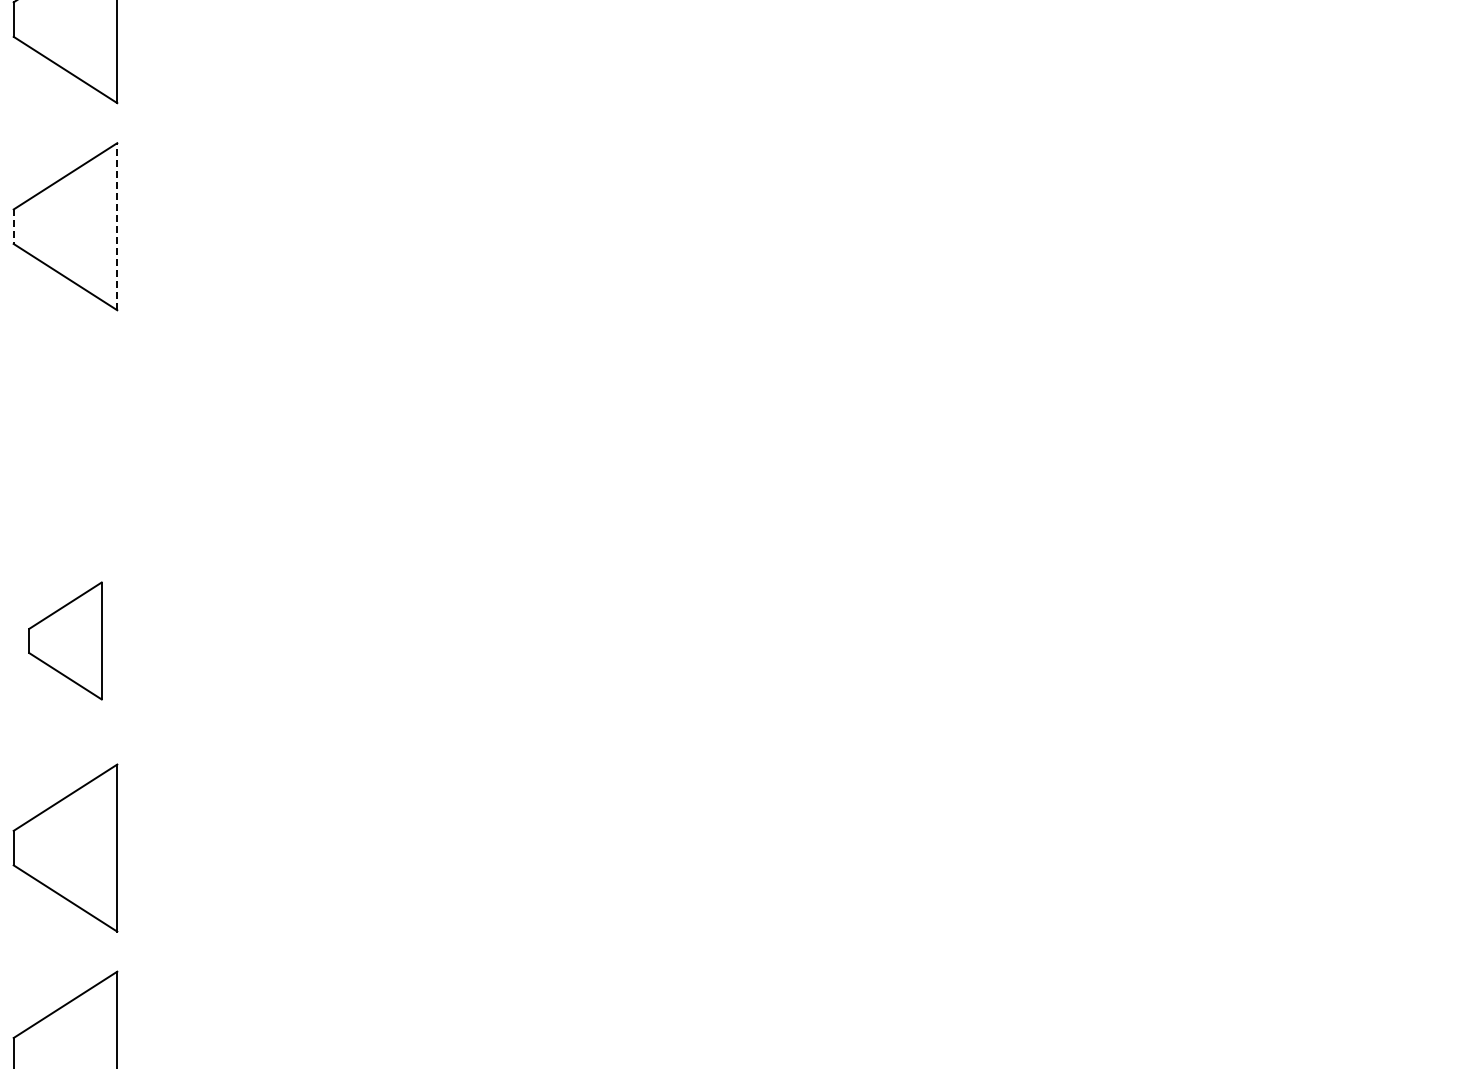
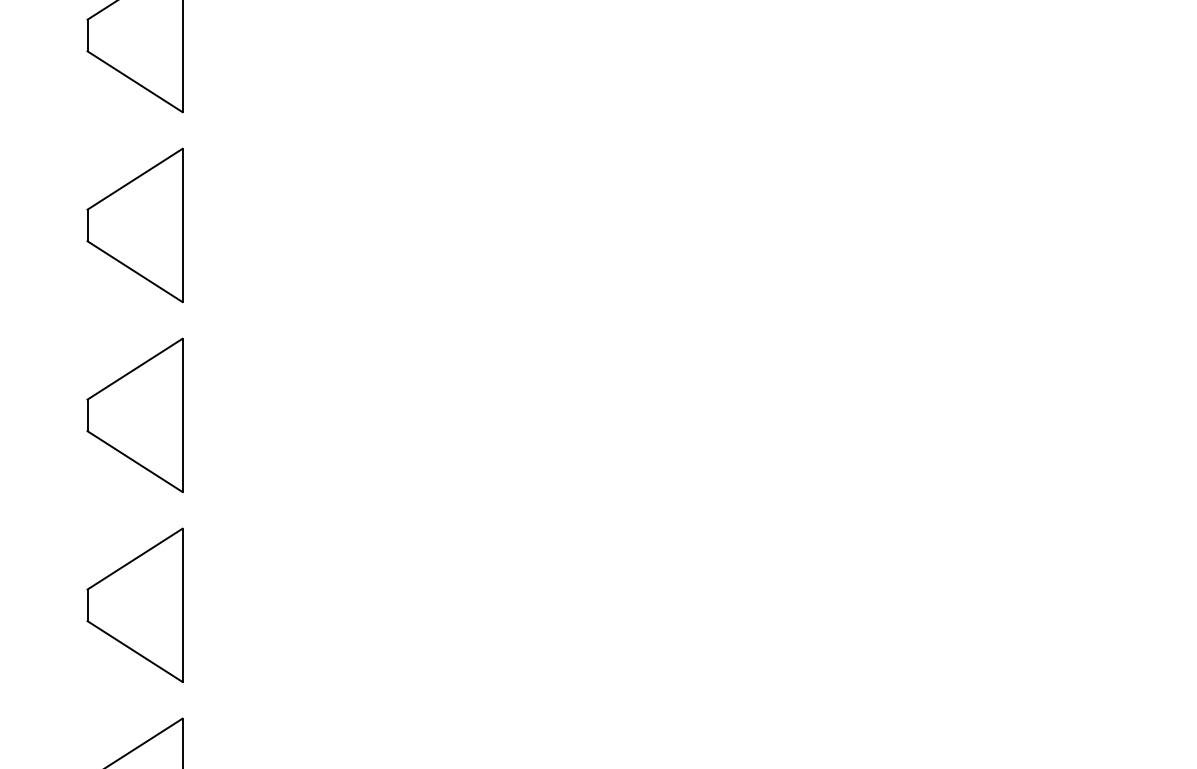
line: (117, 226) -> (182, 225), dashed -> solid
line: (13, 227) -> (87, 226), dashed -> solid
part: (65, 433) -> (135, 415), added
part: (65, 640) -> (135, 604), size x1.43

